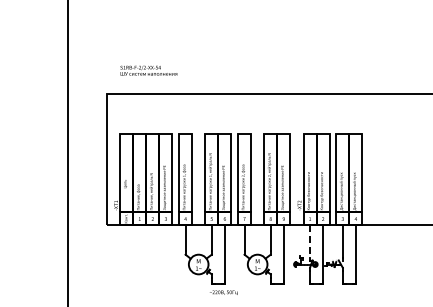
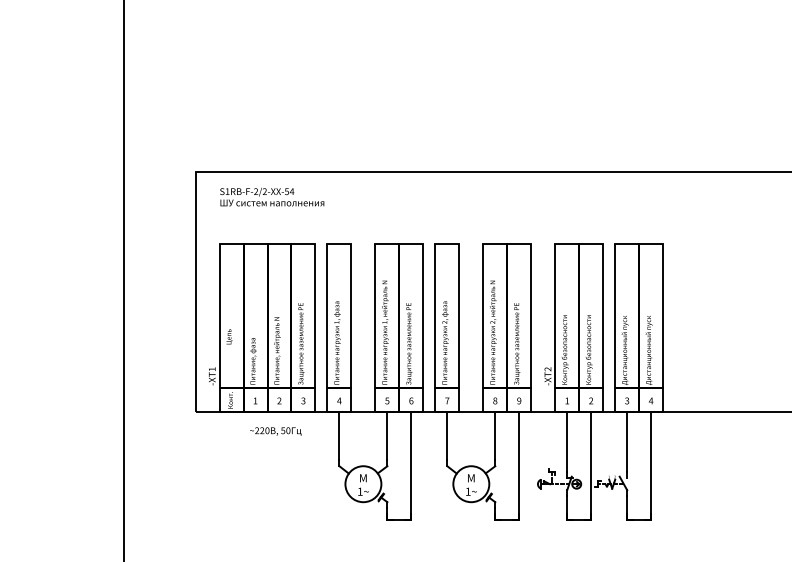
text: (148, 70) -> (271, 196), moved
line: (310, 242) -> (568, 443), dashed -> solid
text: (223, 292) -> (275, 431), moved

